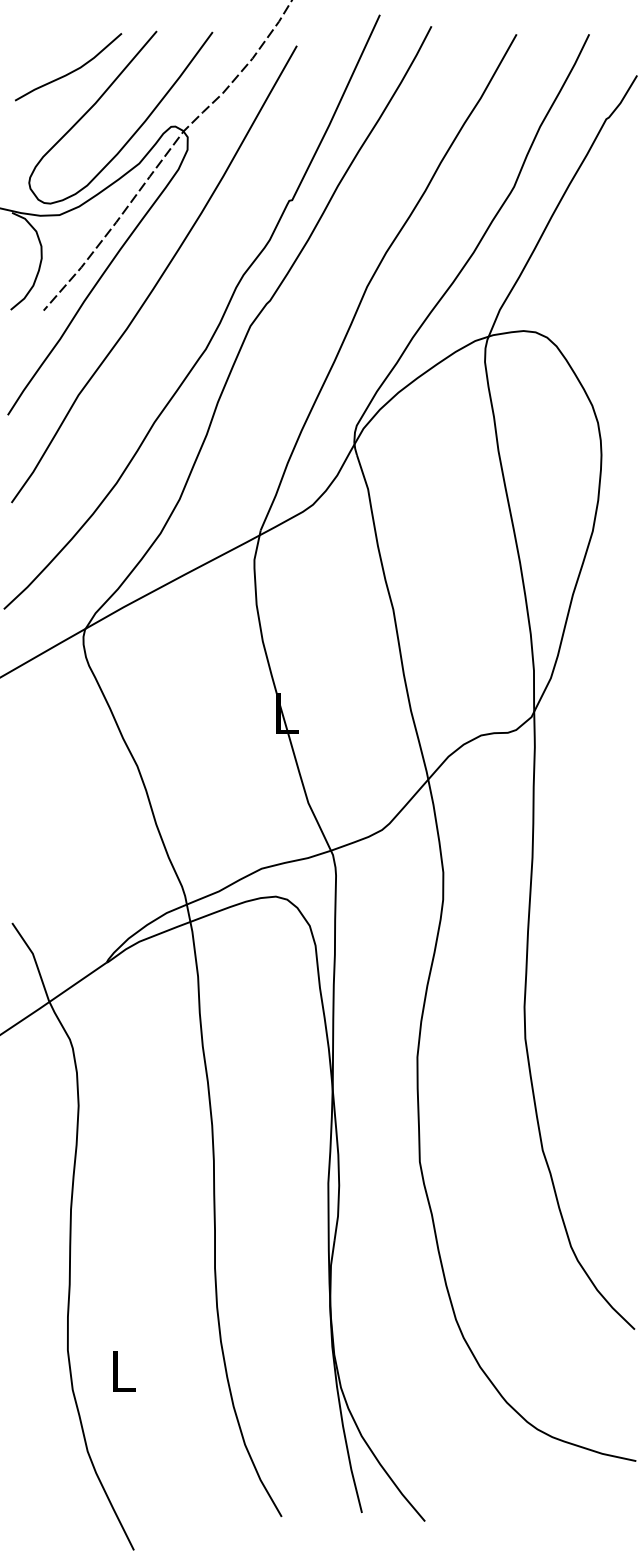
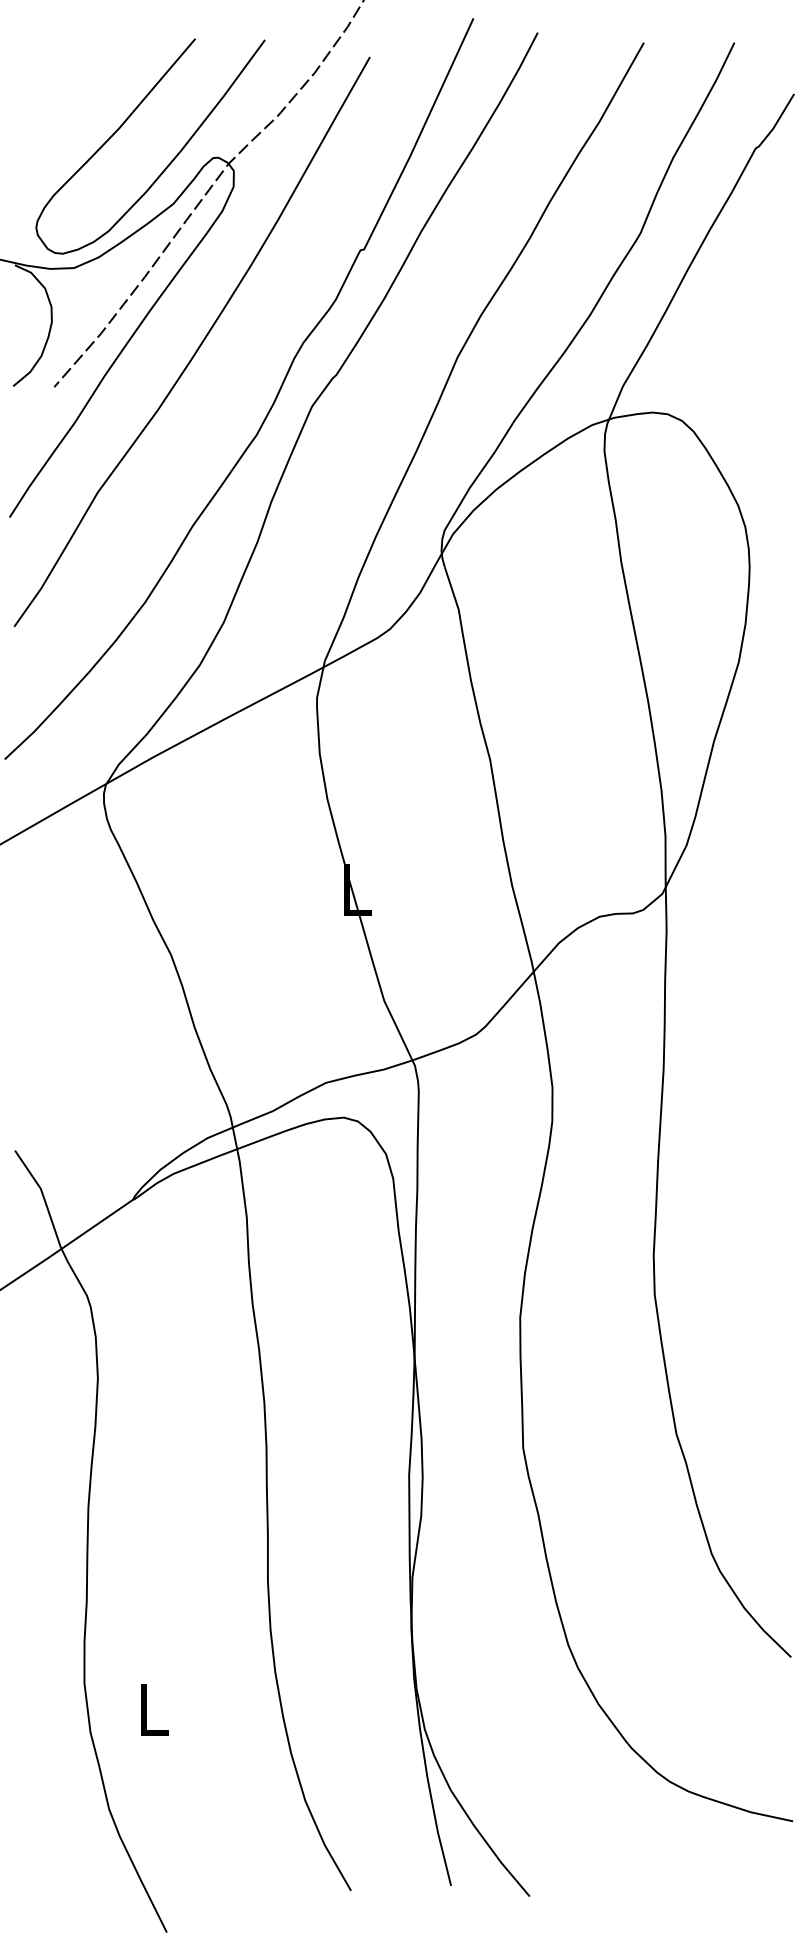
curve: (71, 71) -> (89, 88), removed

